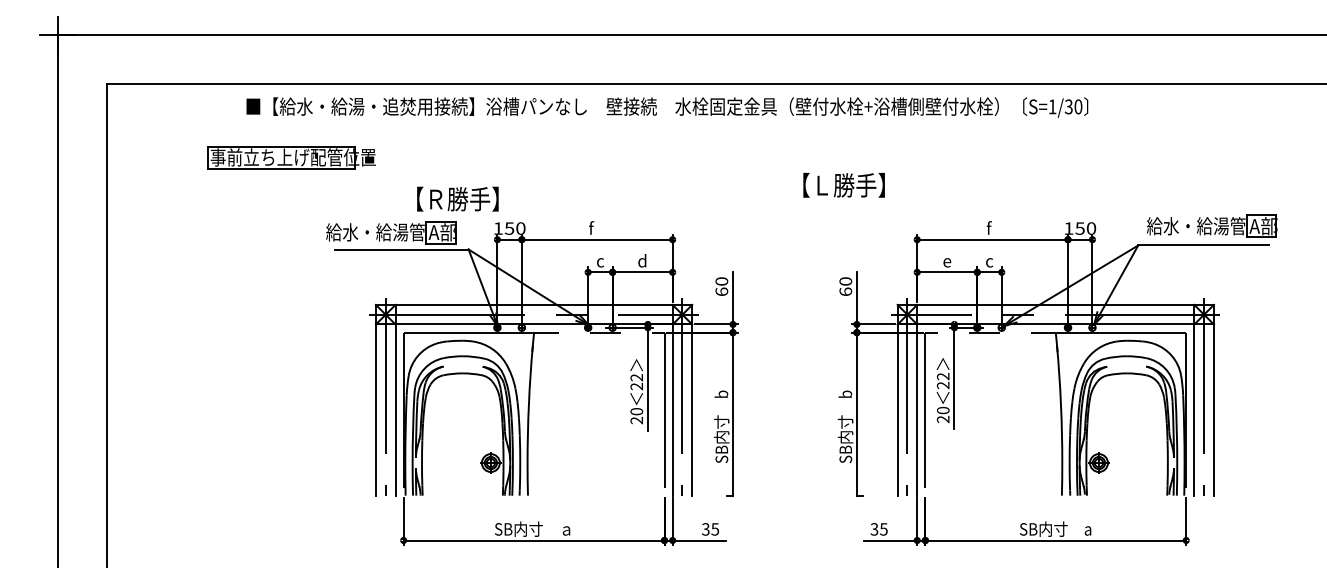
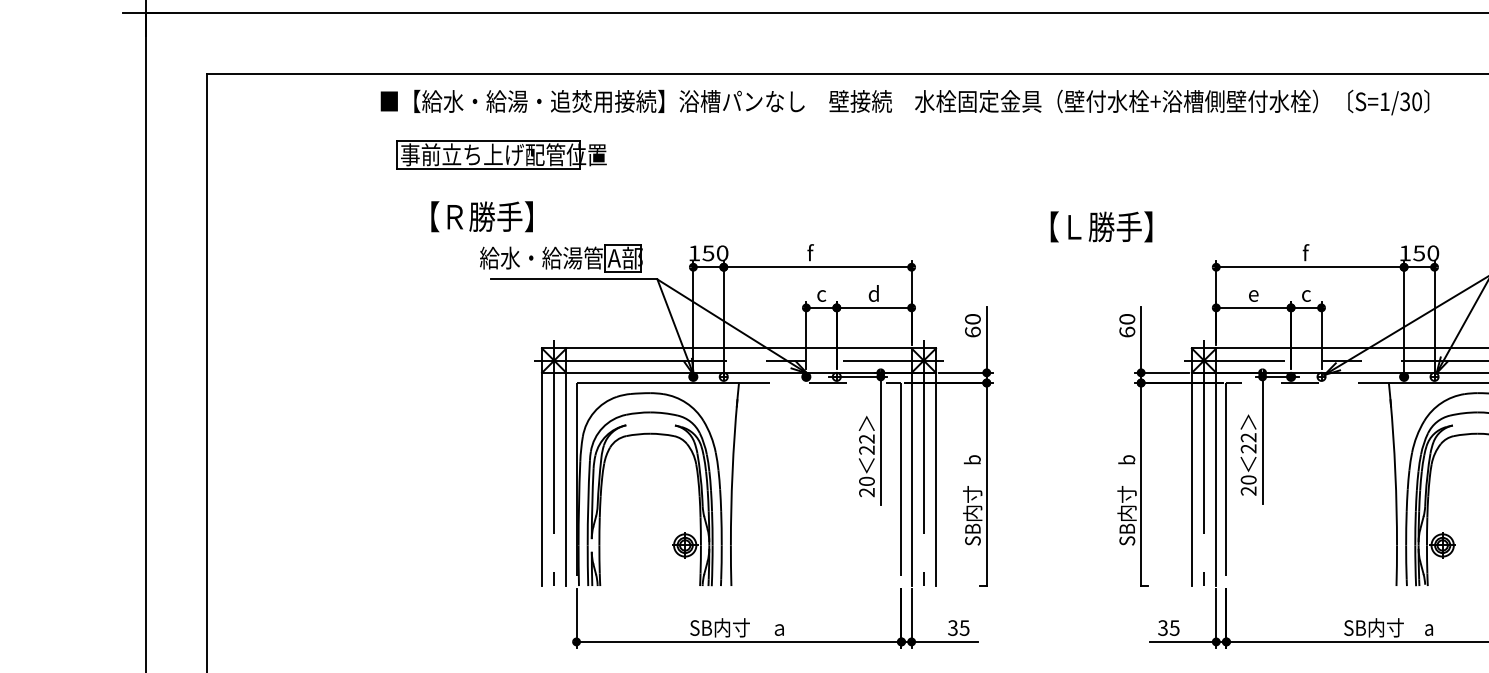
part: (291, 157) -> (501, 154), moved
text: (843, 185) -> (1100, 227), moved
text: (457, 198) -> (481, 215), moved

